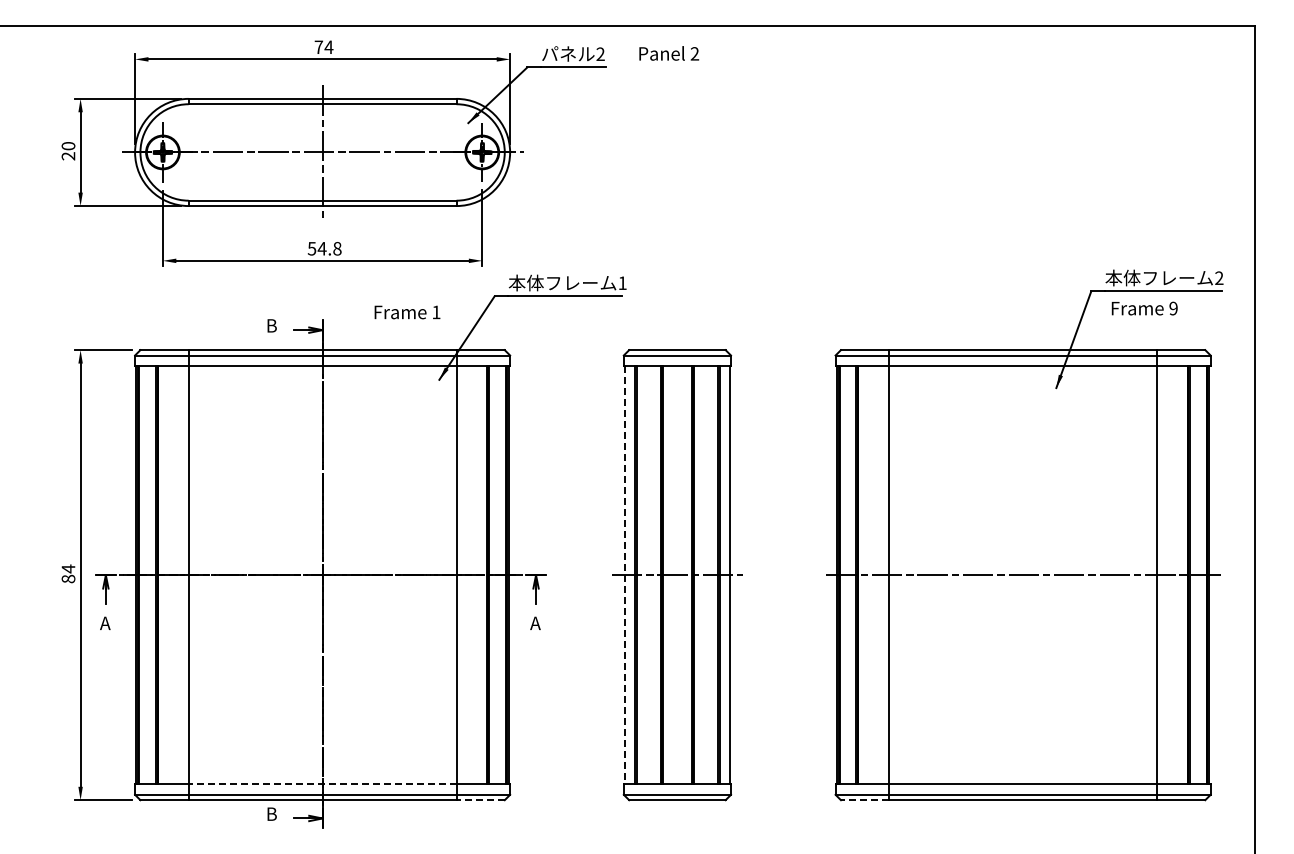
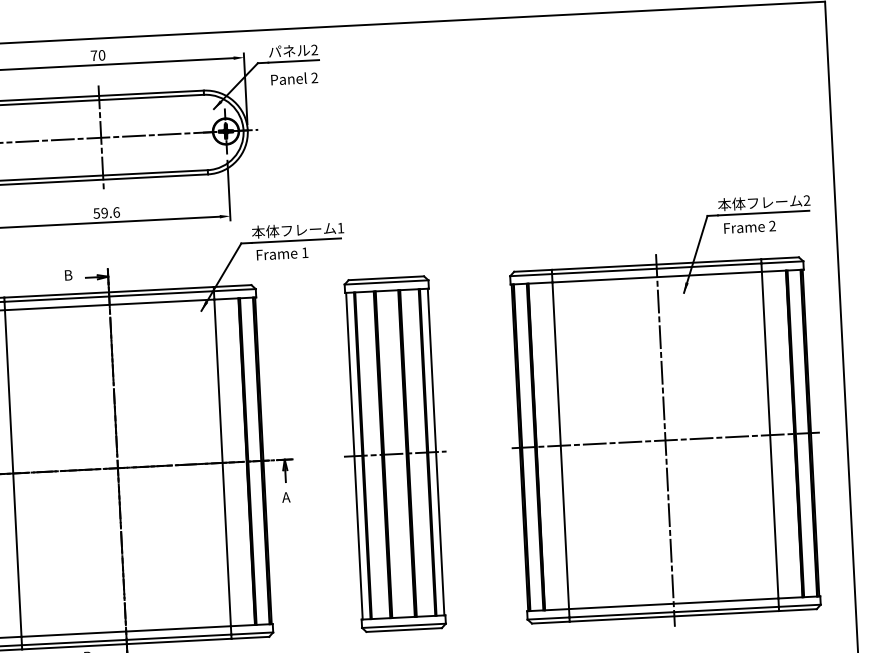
text: (328, 47) -> (101, 55), 74 -> 70
text: (669, 53) -> (294, 78), moved
text: (329, 248) -> (110, 212), 54.8 -> 59.6
text: (1173, 308) -> (772, 226), 9 -> 2
text: (407, 312) -> (282, 254), moved
line: (1023, 574) -> (665, 439), added
line: (625, 575) -> (354, 456), dashed -> solid
line: (322, 784) -> (126, 631), dashed -> solid
line: (480, 800) -> (250, 638), dashed -> solid
line: (864, 800) -> (550, 622), dashed -> solid

